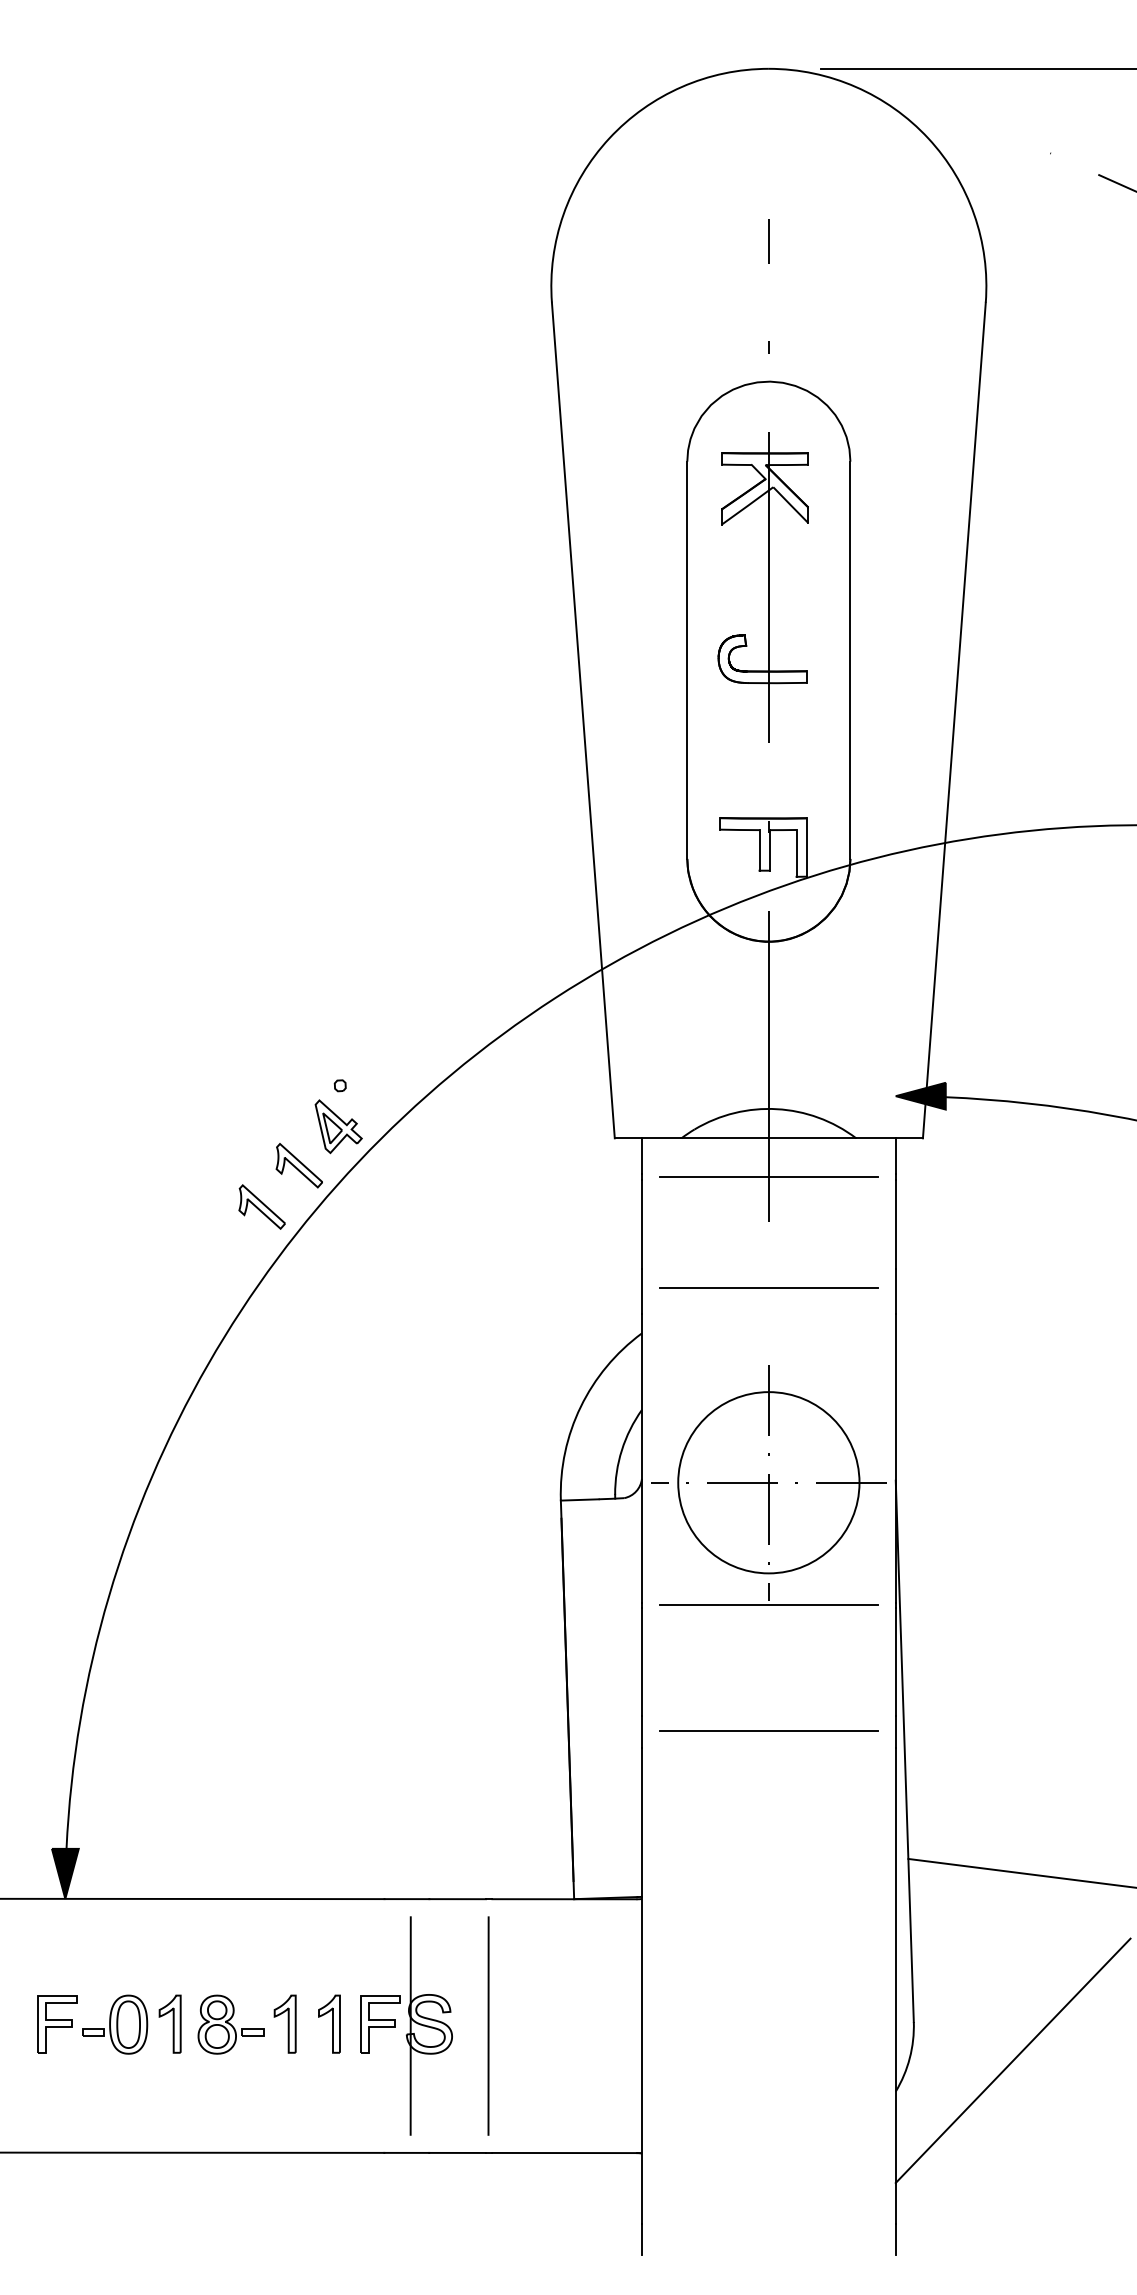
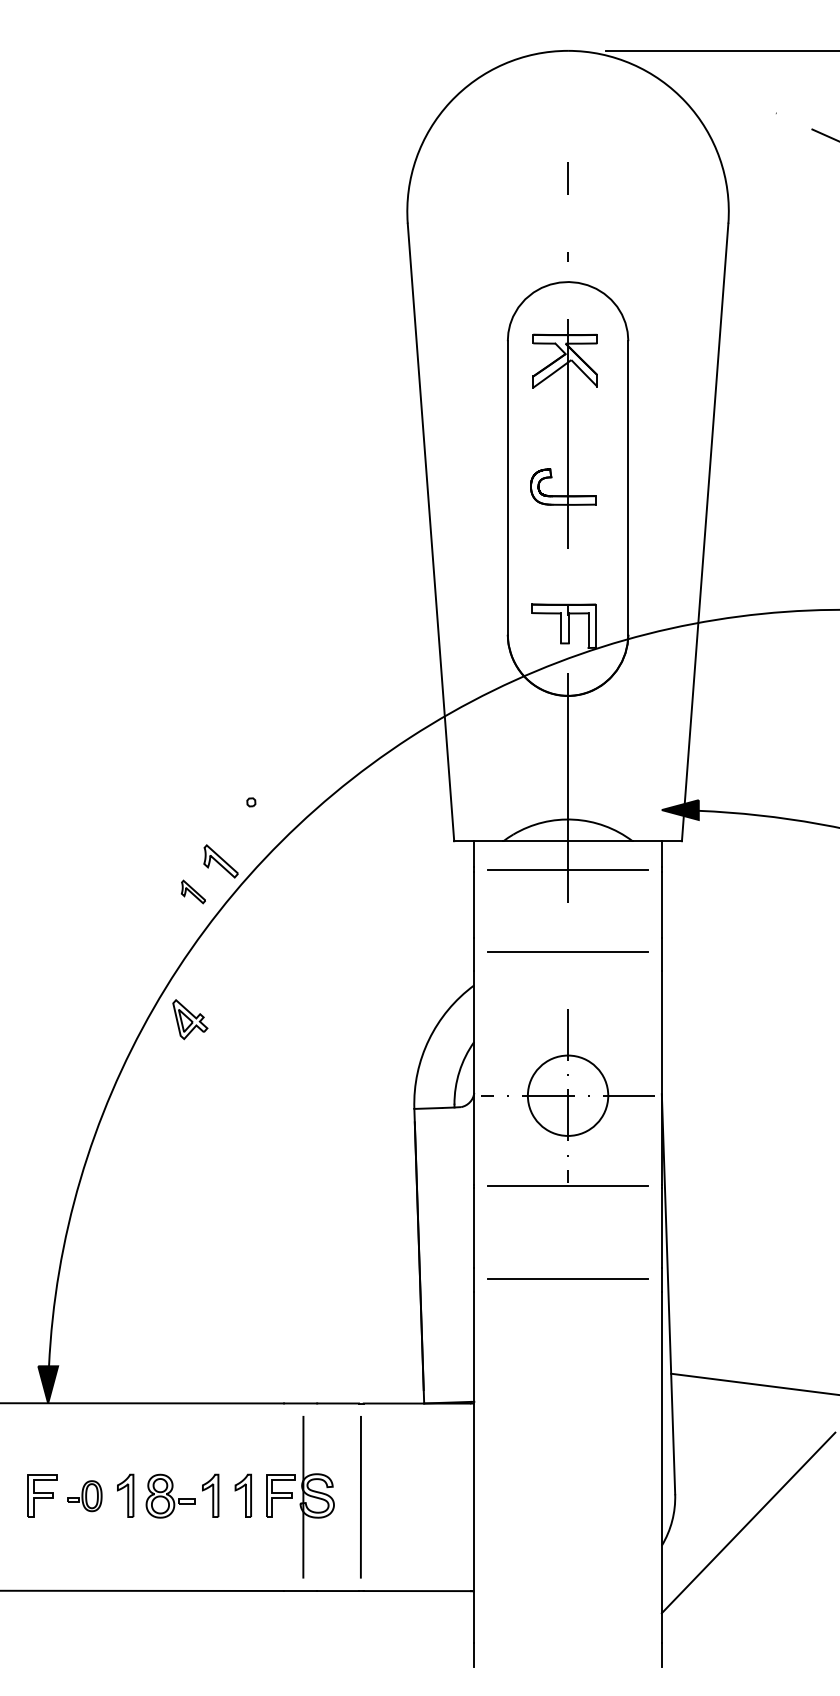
part: (338, 1126) -> (190, 1019), moved
part: (261, 1206) -> (193, 891), size x0.7
circle: (768, 1482) -> (567, 1095), size x0.6
part: (115, 2024) -> (85, 1496), size x0.7

